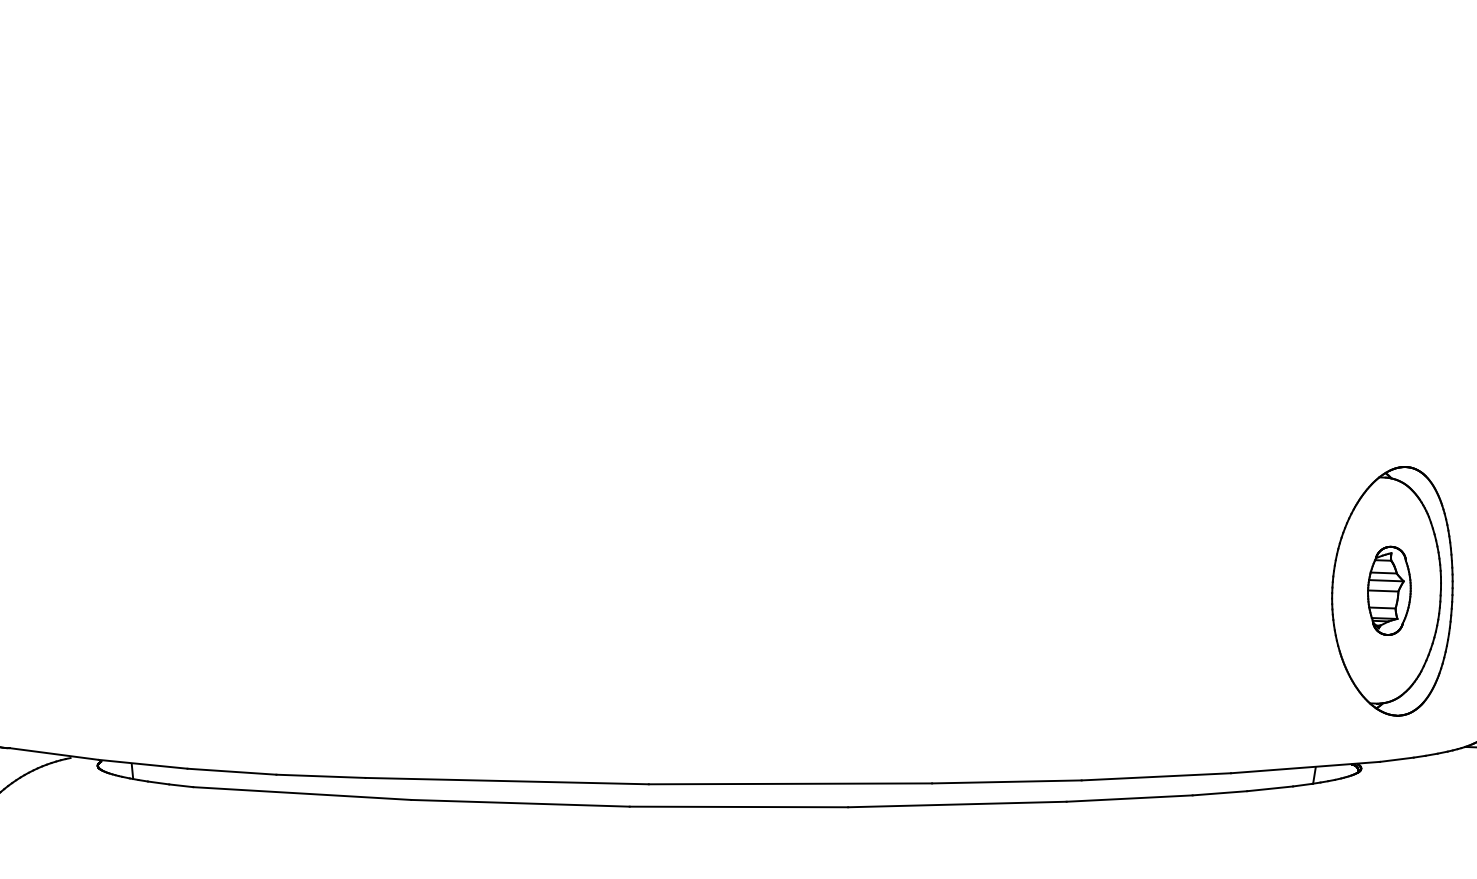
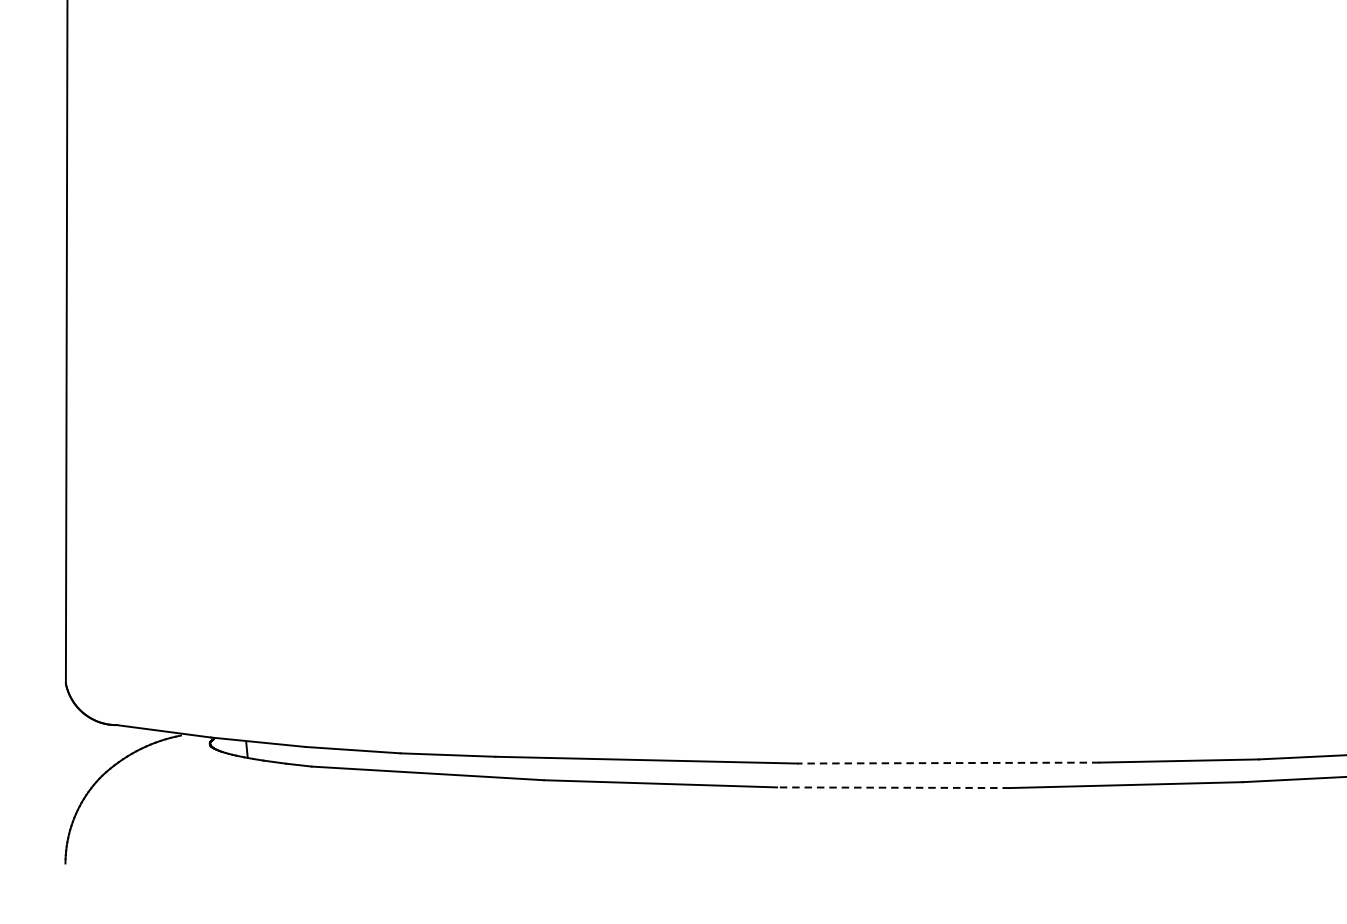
line: (790, 783) -> (948, 762), solid -> dashed
line: (738, 806) -> (893, 787), solid -> dashed

